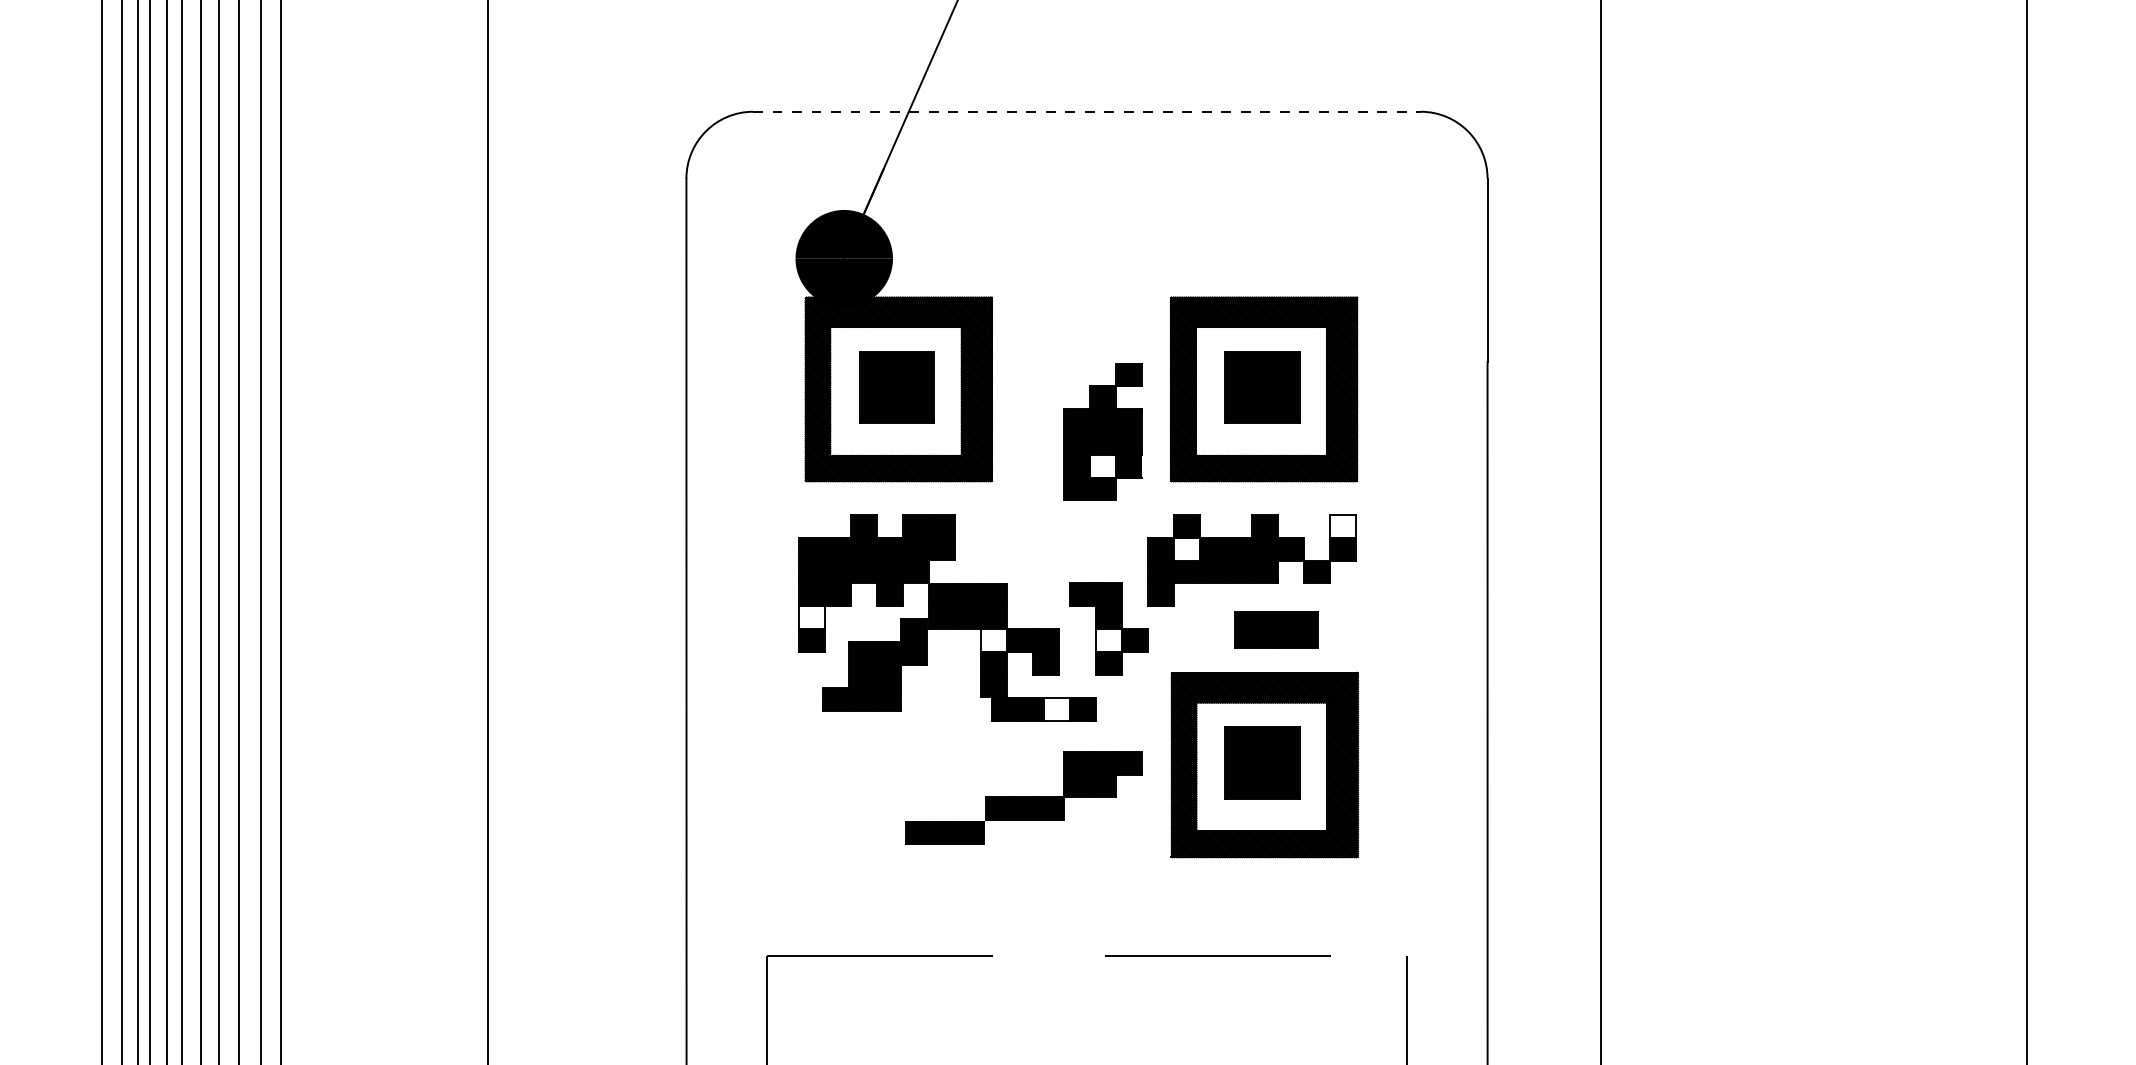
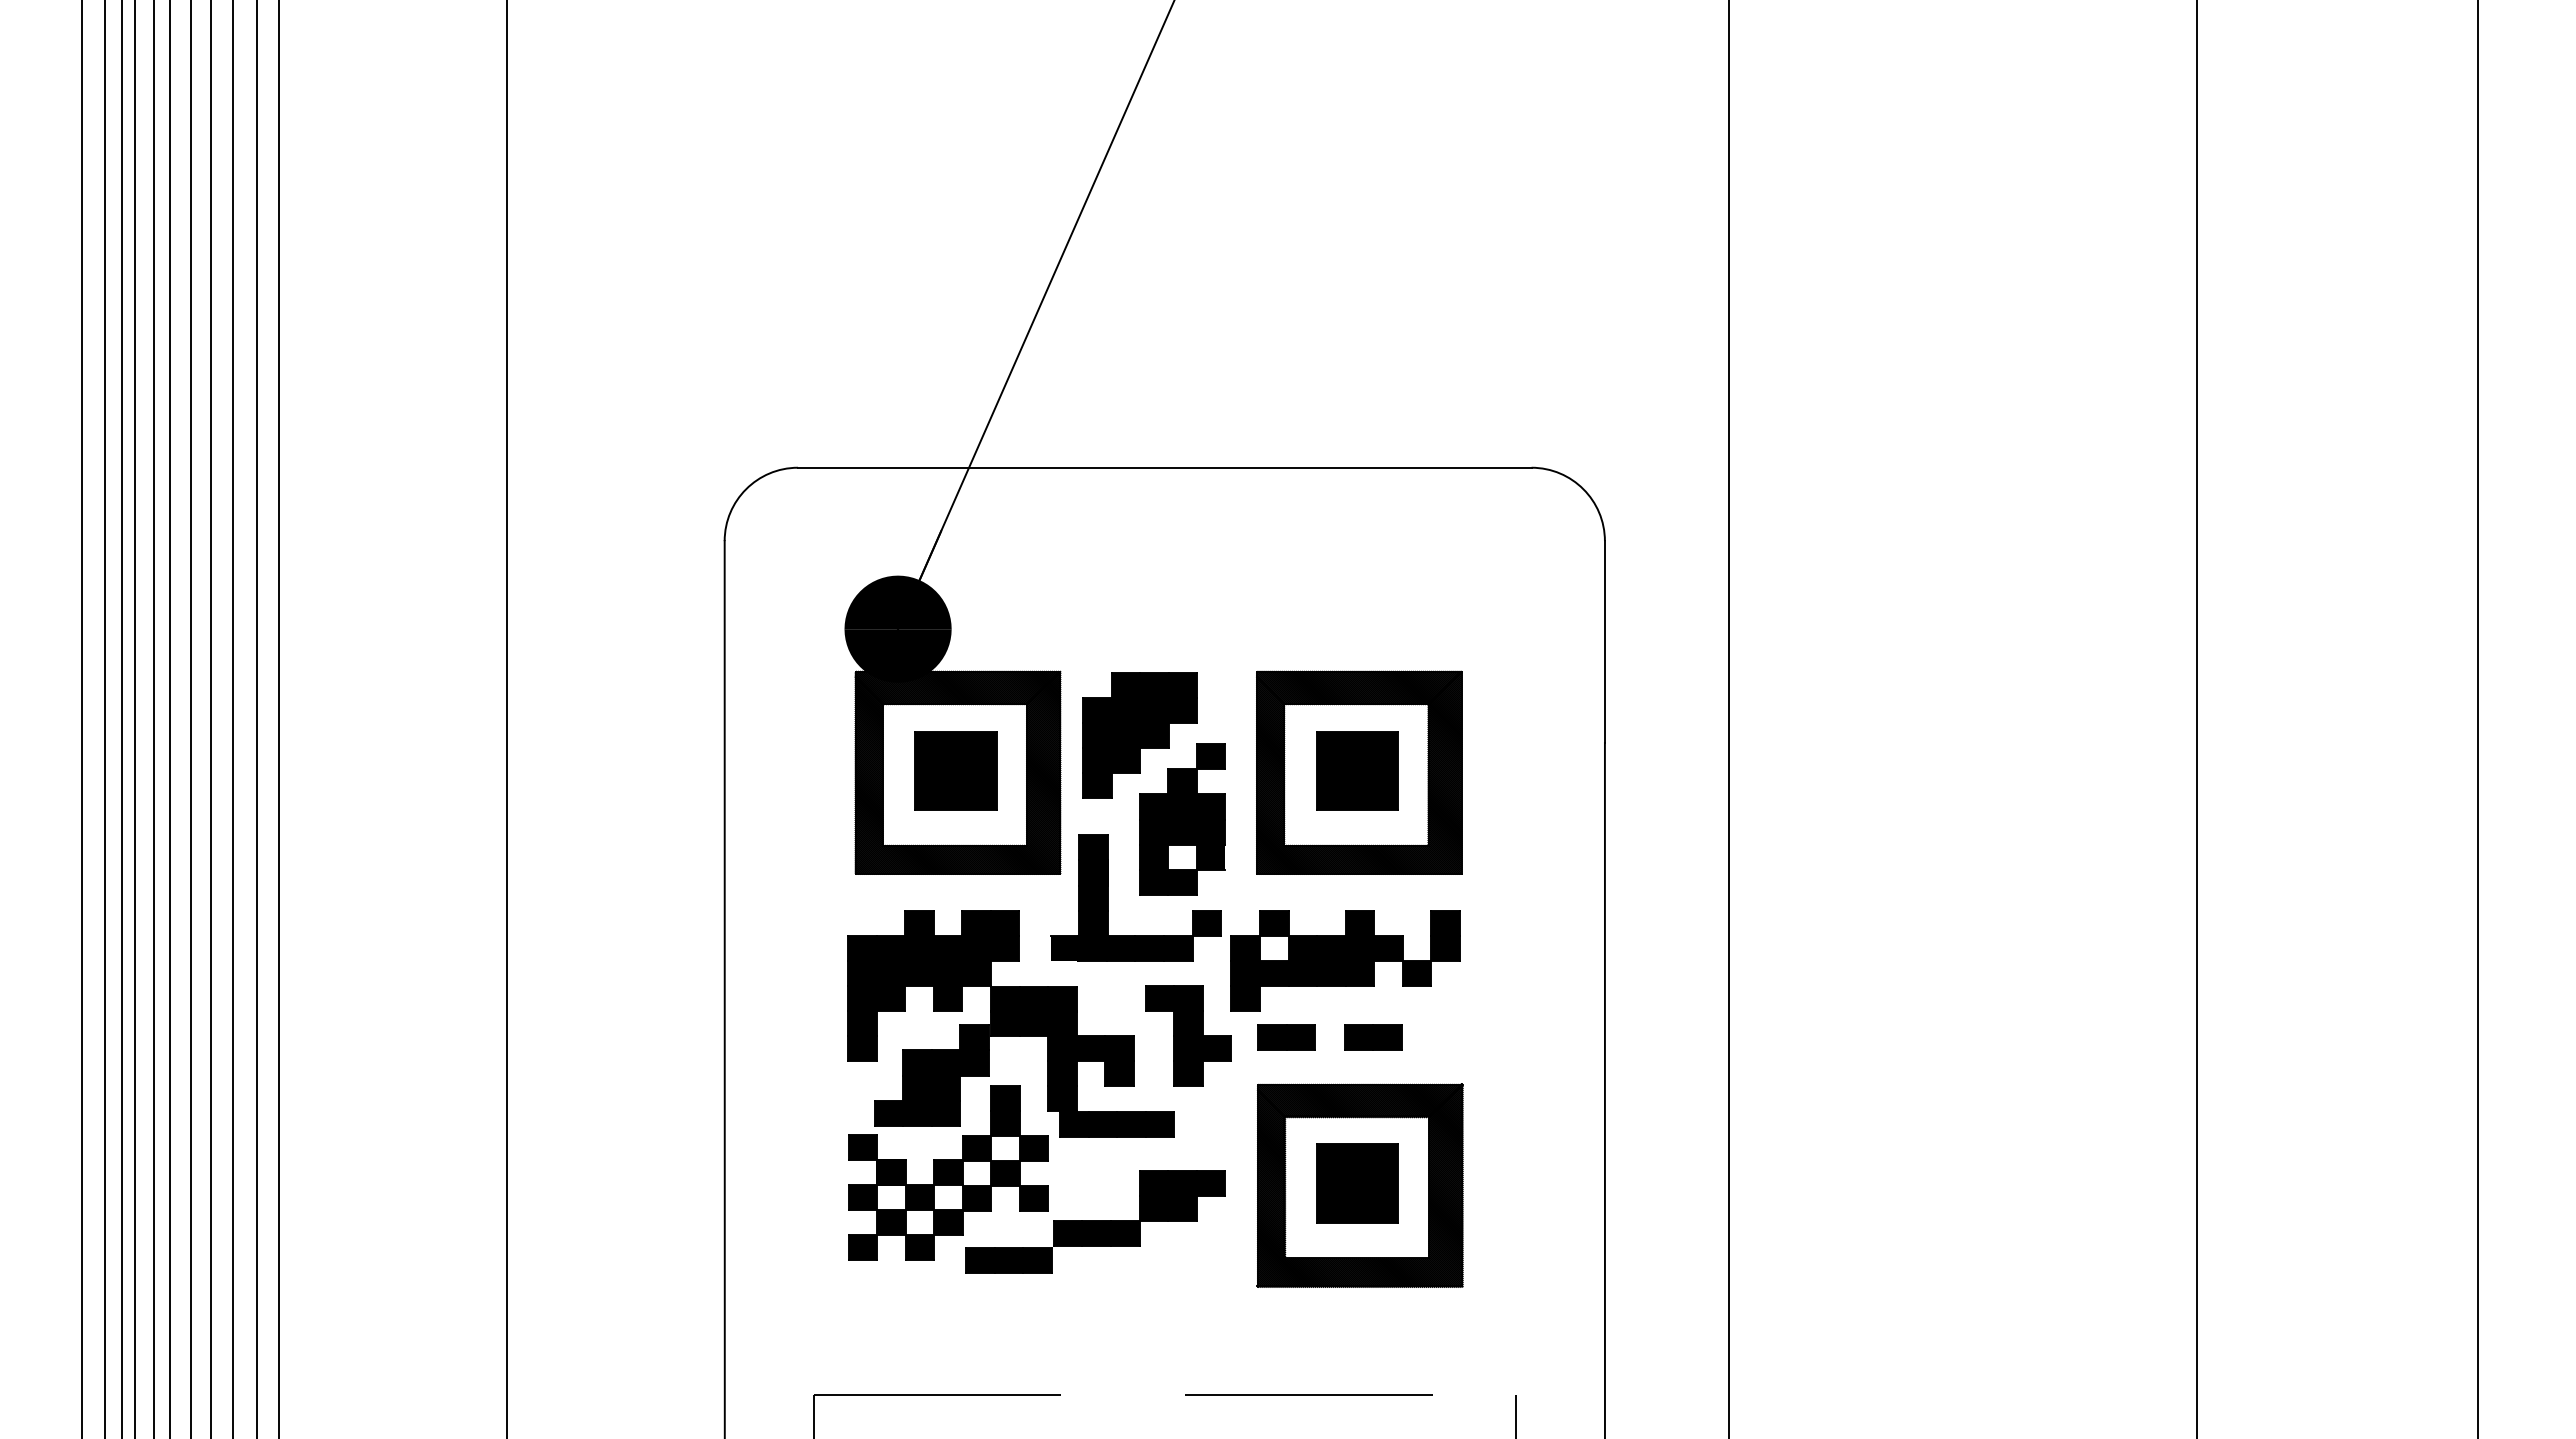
line: (1086, 111) -> (1164, 467), dashed -> solid
part: (1063, 355) -> (1139, 735), added
part: (1035, 502) -> (1108, 897), added
fill: (1342, 525) -> (1445, 922), added
fill: (811, 616) -> (862, 1022), added
part: (1197, 630) -> (1286, 1037), added
part: (1276, 630) -> (1373, 1037), size x0.62
fill: (993, 640) -> (1062, 1048), added
fill: (1108, 640) -> (1188, 1048), added
fill: (1056, 709) -> (1131, 1124), added
part: (890, 753) -> (948, 1172), added

